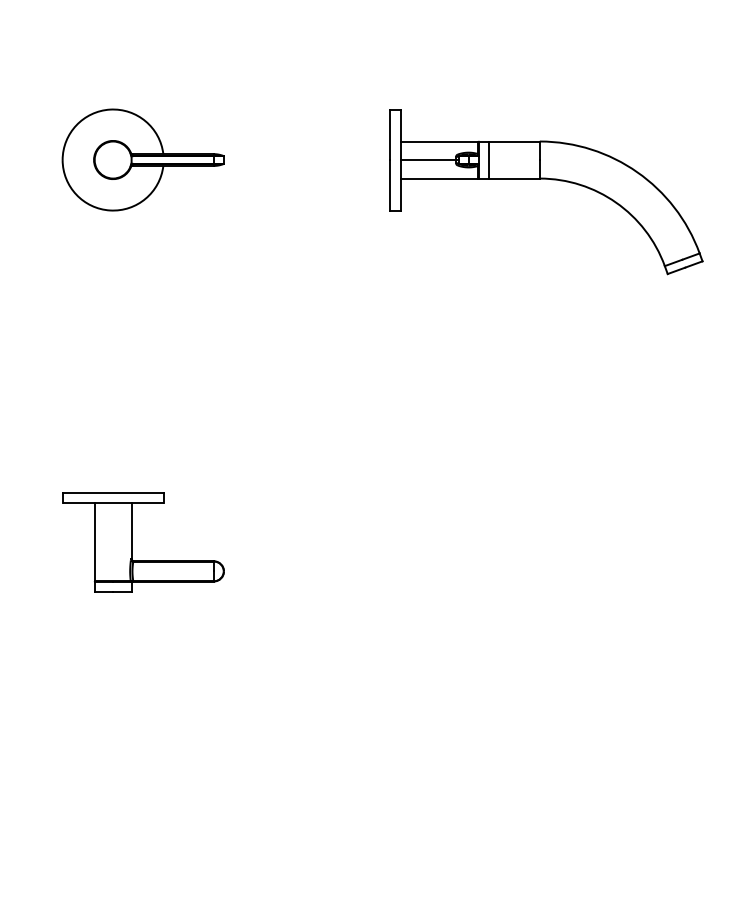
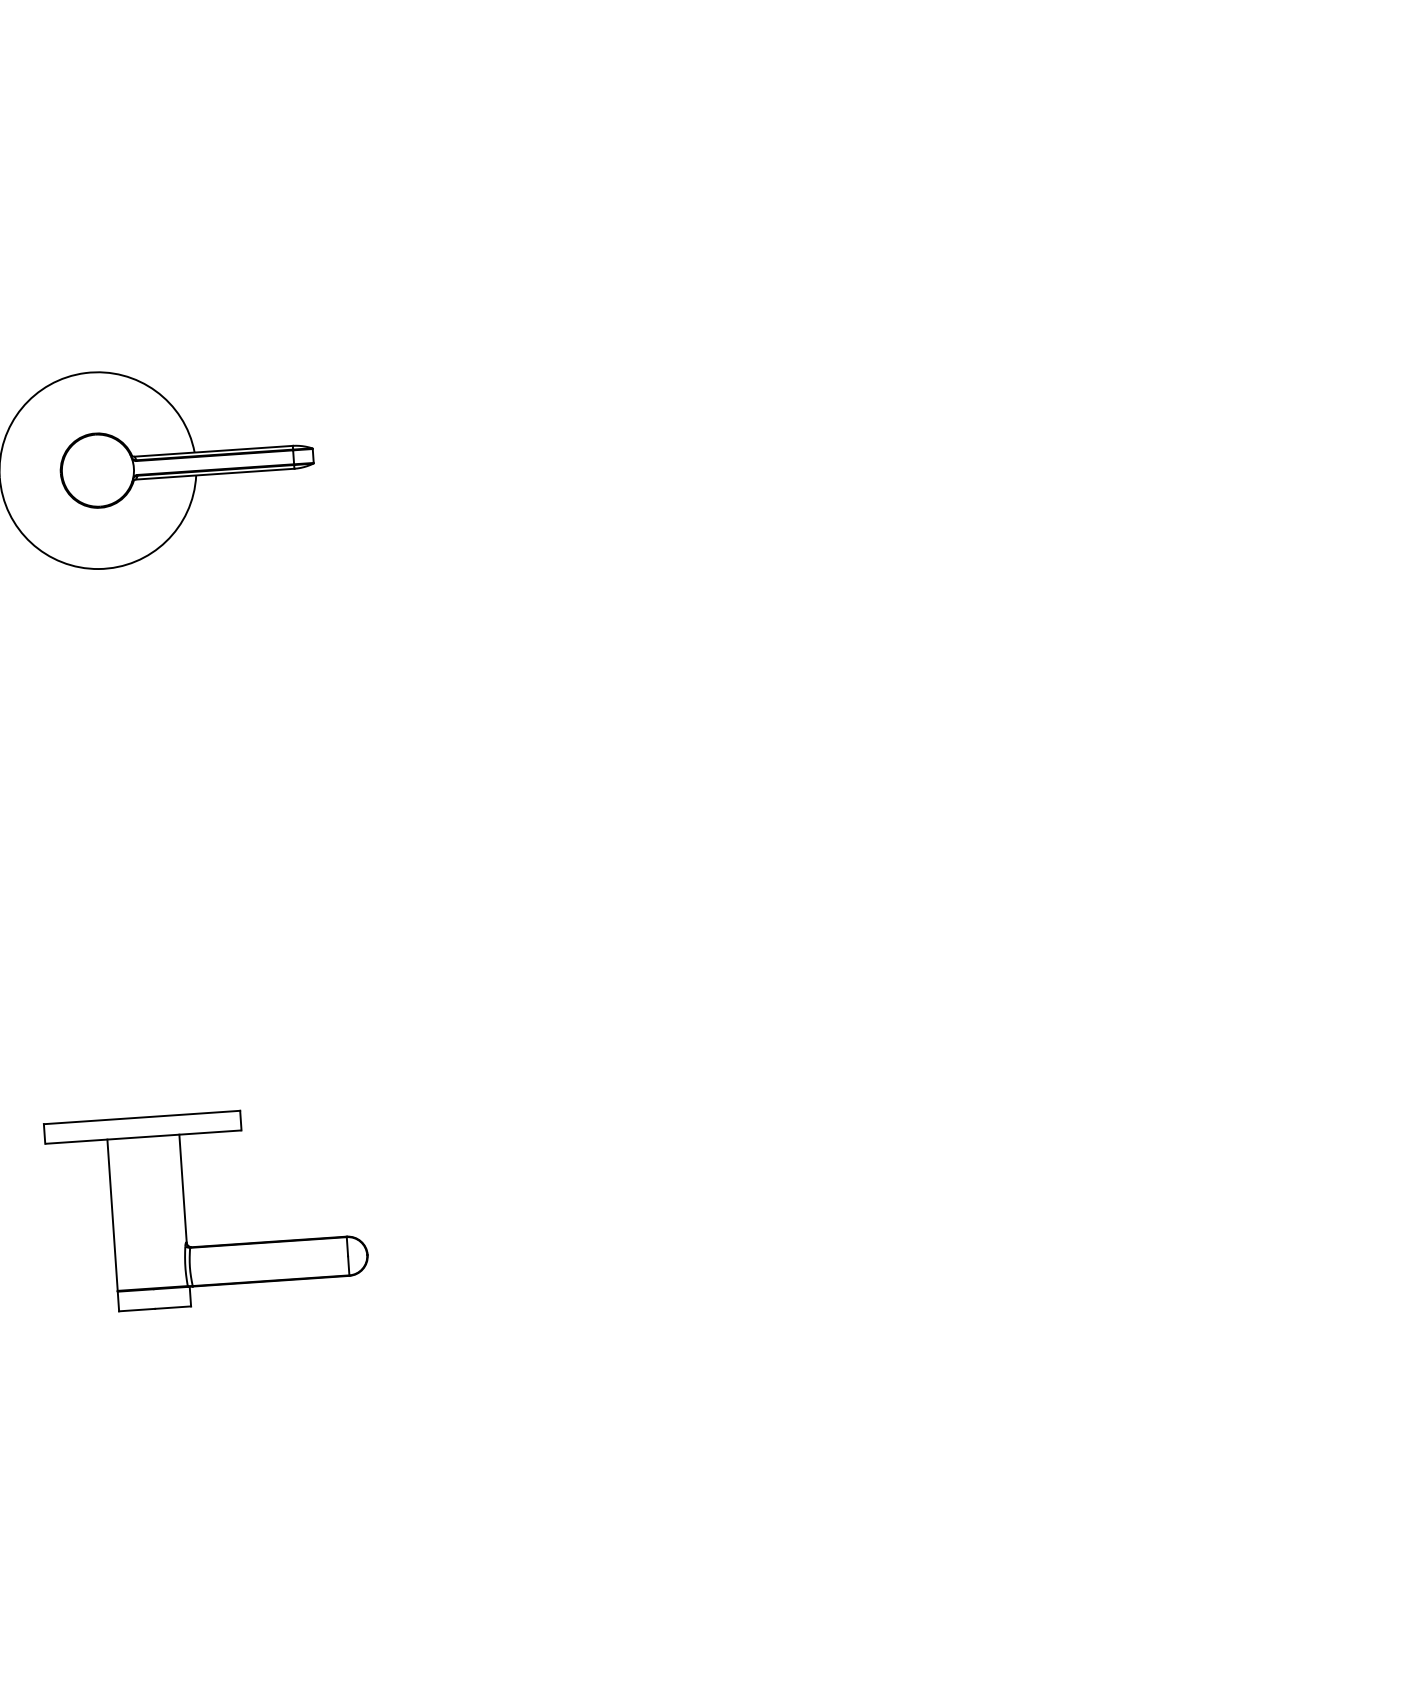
part: (546, 179) -> (942, 451), removed

